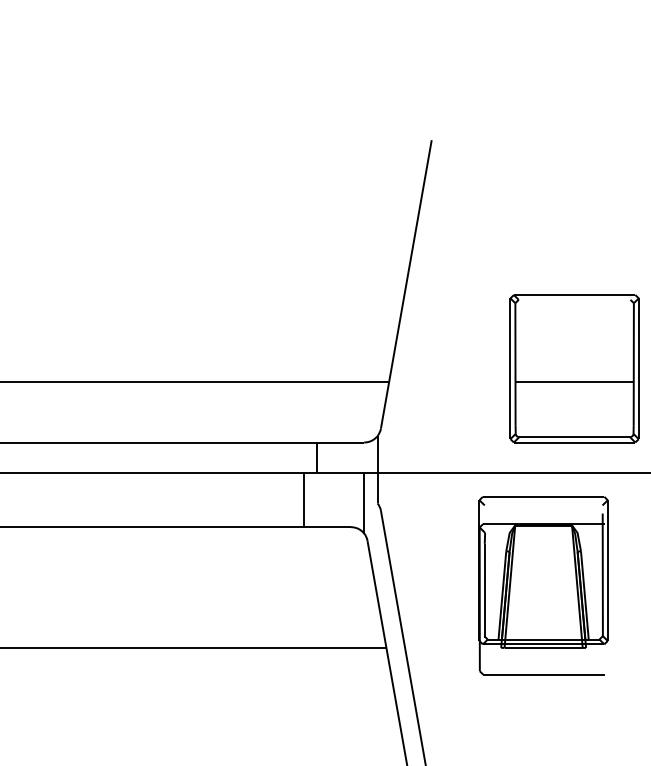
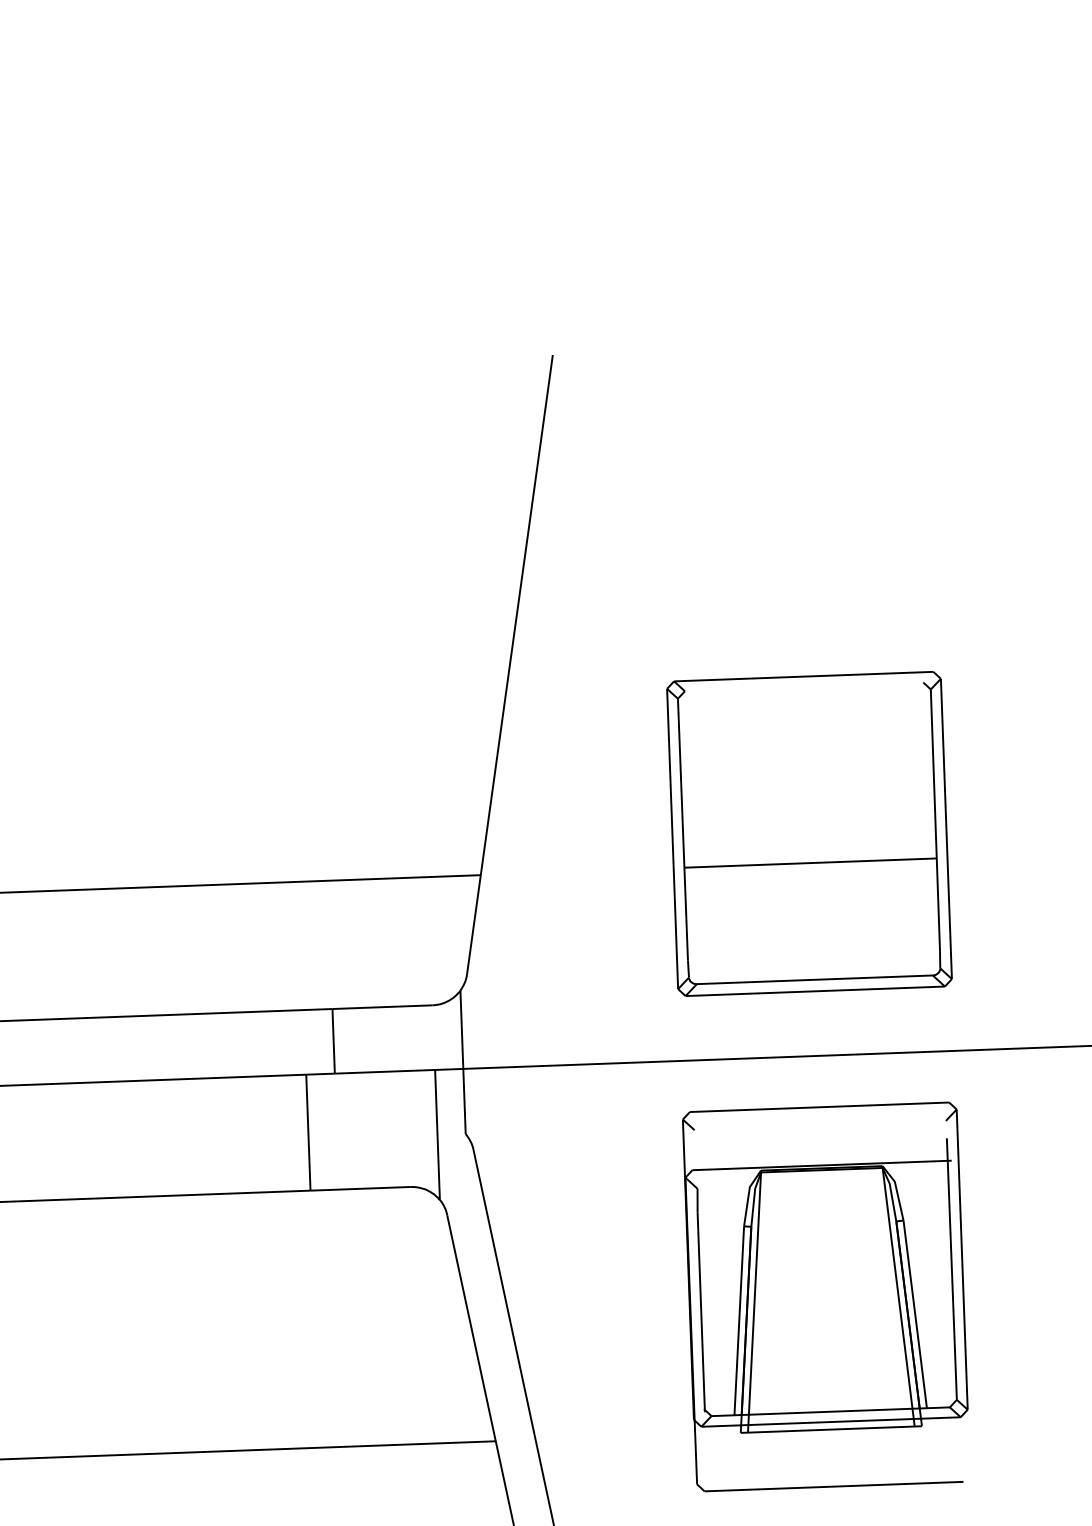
part: (574, 368) -> (809, 833), moved

